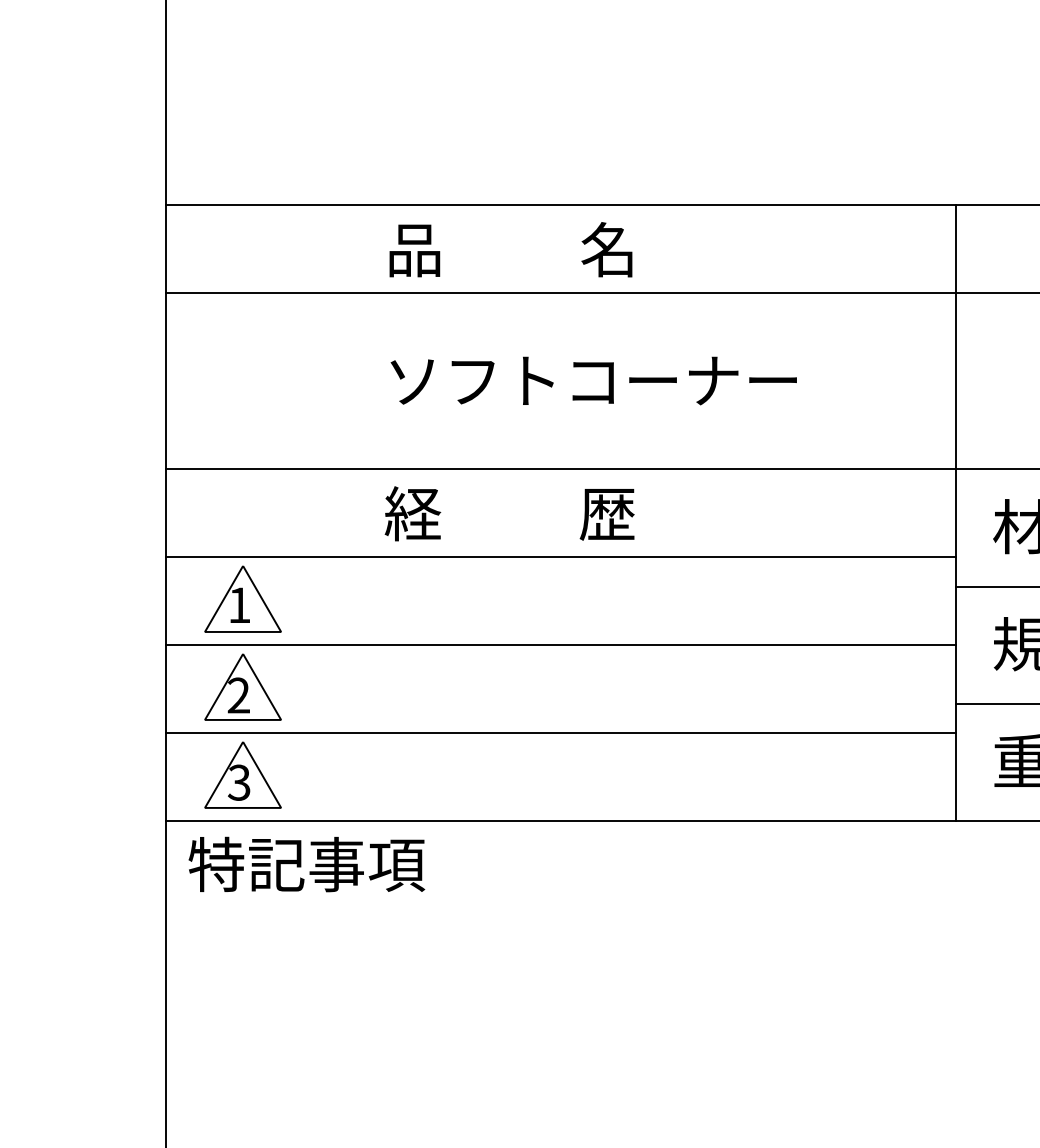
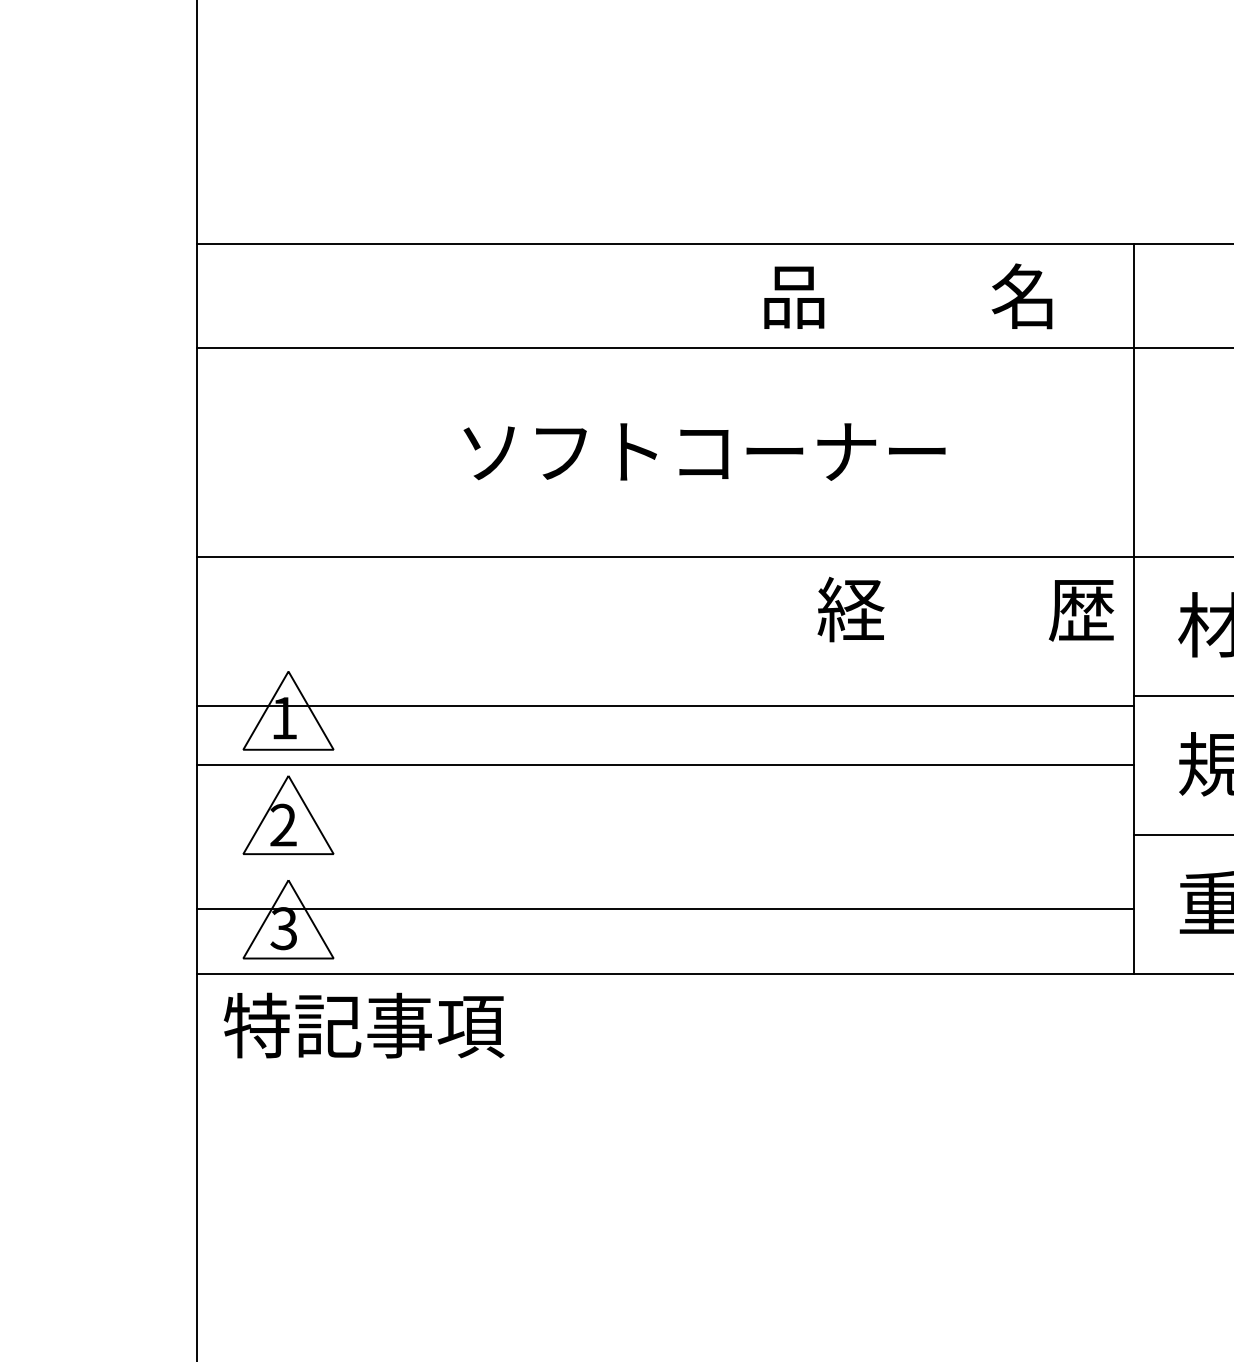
text: (511, 249) -> (908, 296), moved
text: (509, 513) -> (965, 609), moved
line: (560, 557) -> (665, 706), moved
line: (560, 732) -> (665, 908), moved

